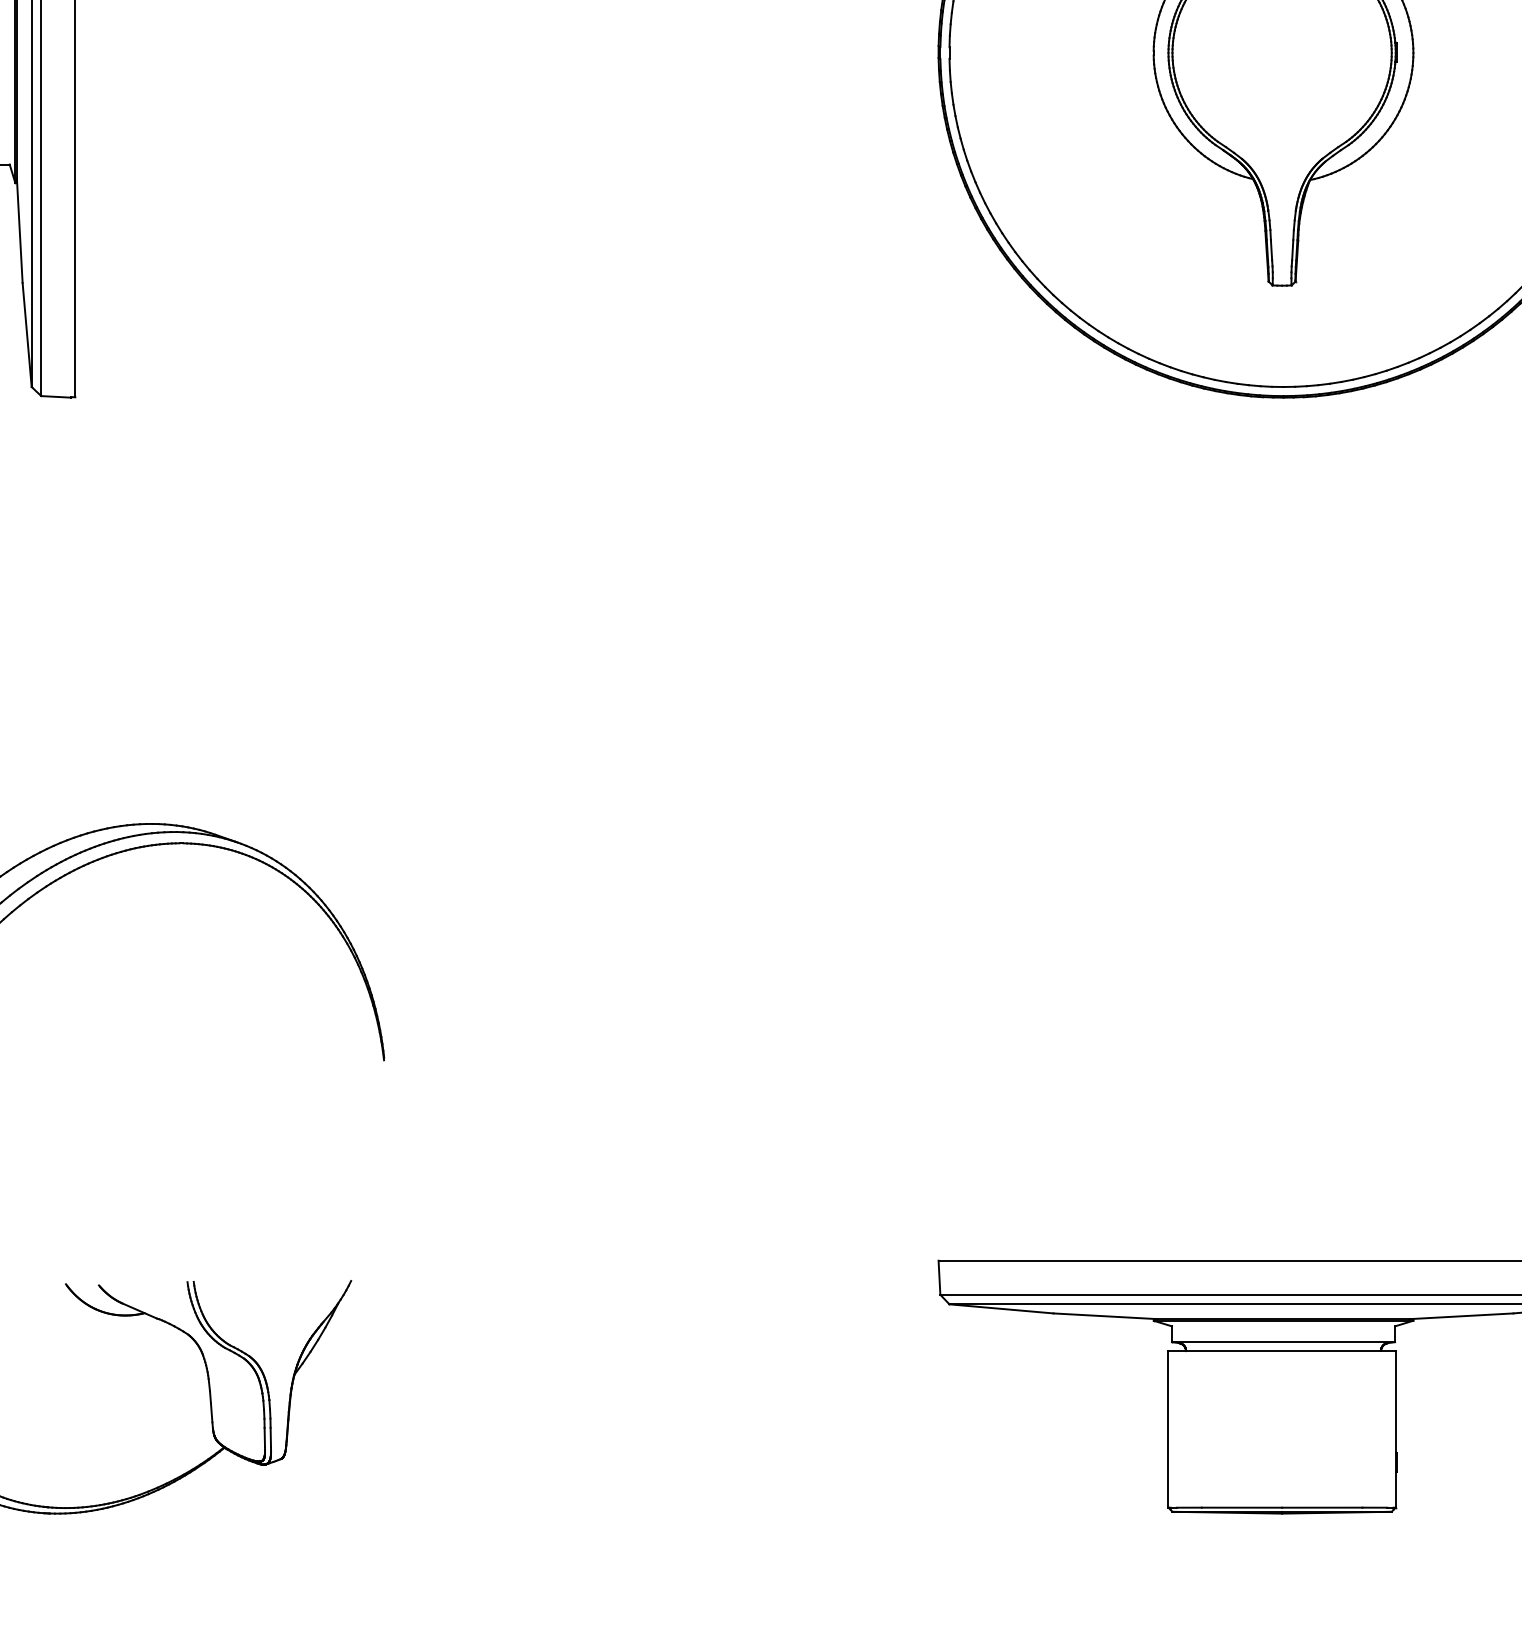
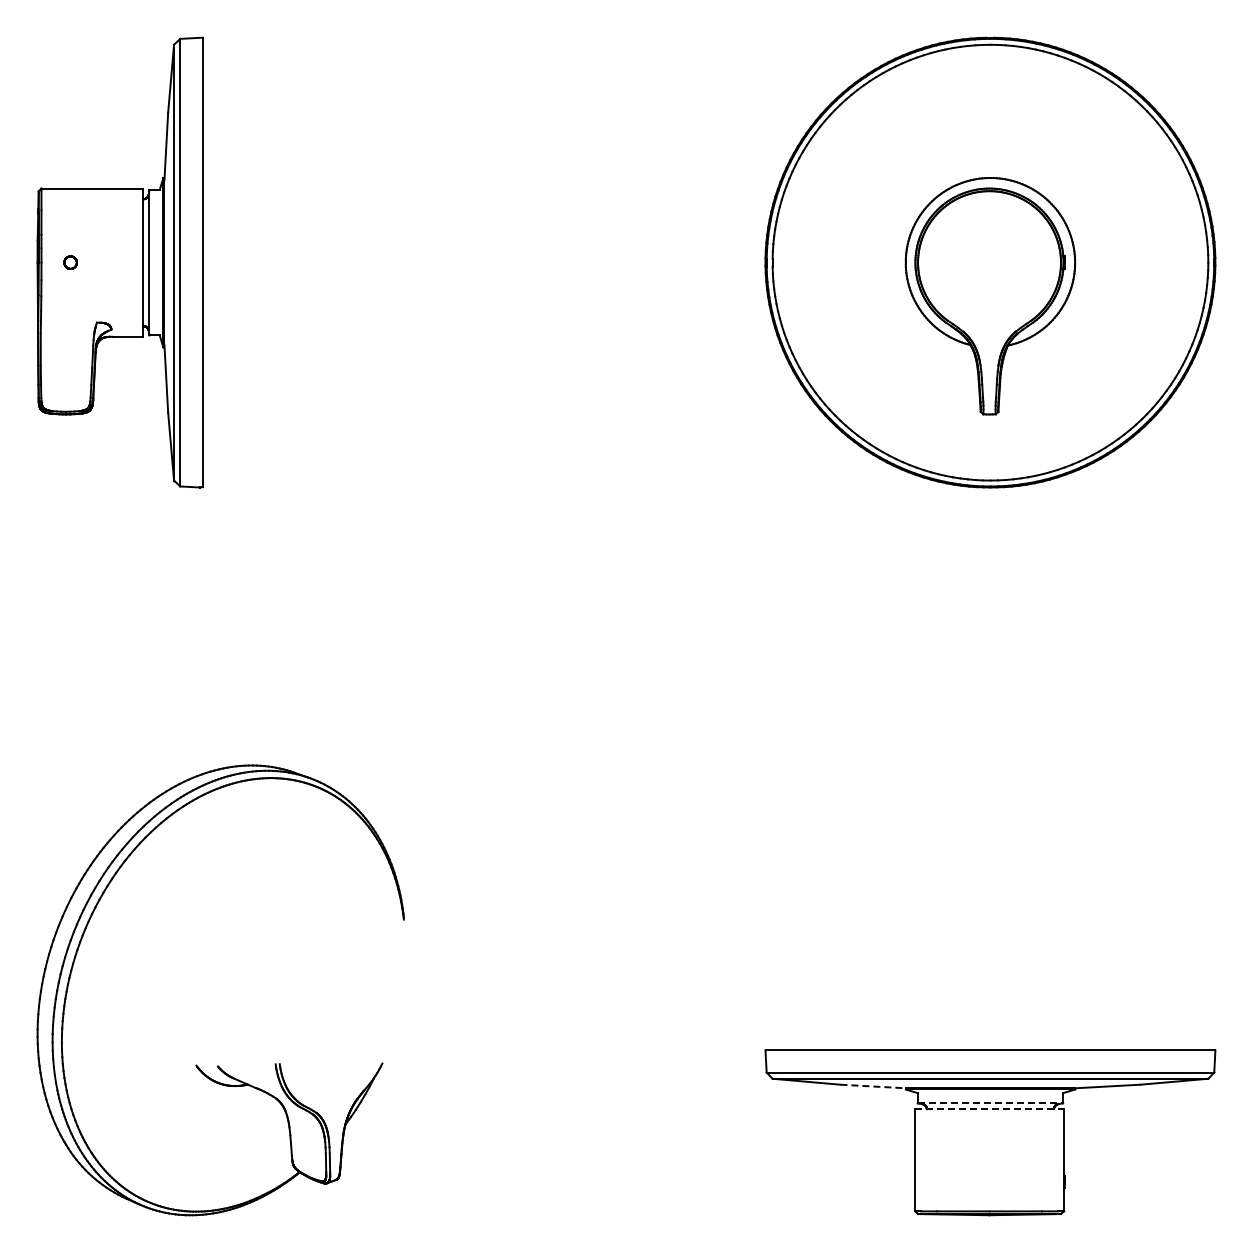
line: (1105, 1316) -> (874, 1086), solid -> dashed
line: (1283, 1342) -> (990, 1103), solid -> dashed
line: (1283, 1351) -> (990, 1109), solid -> dashed

